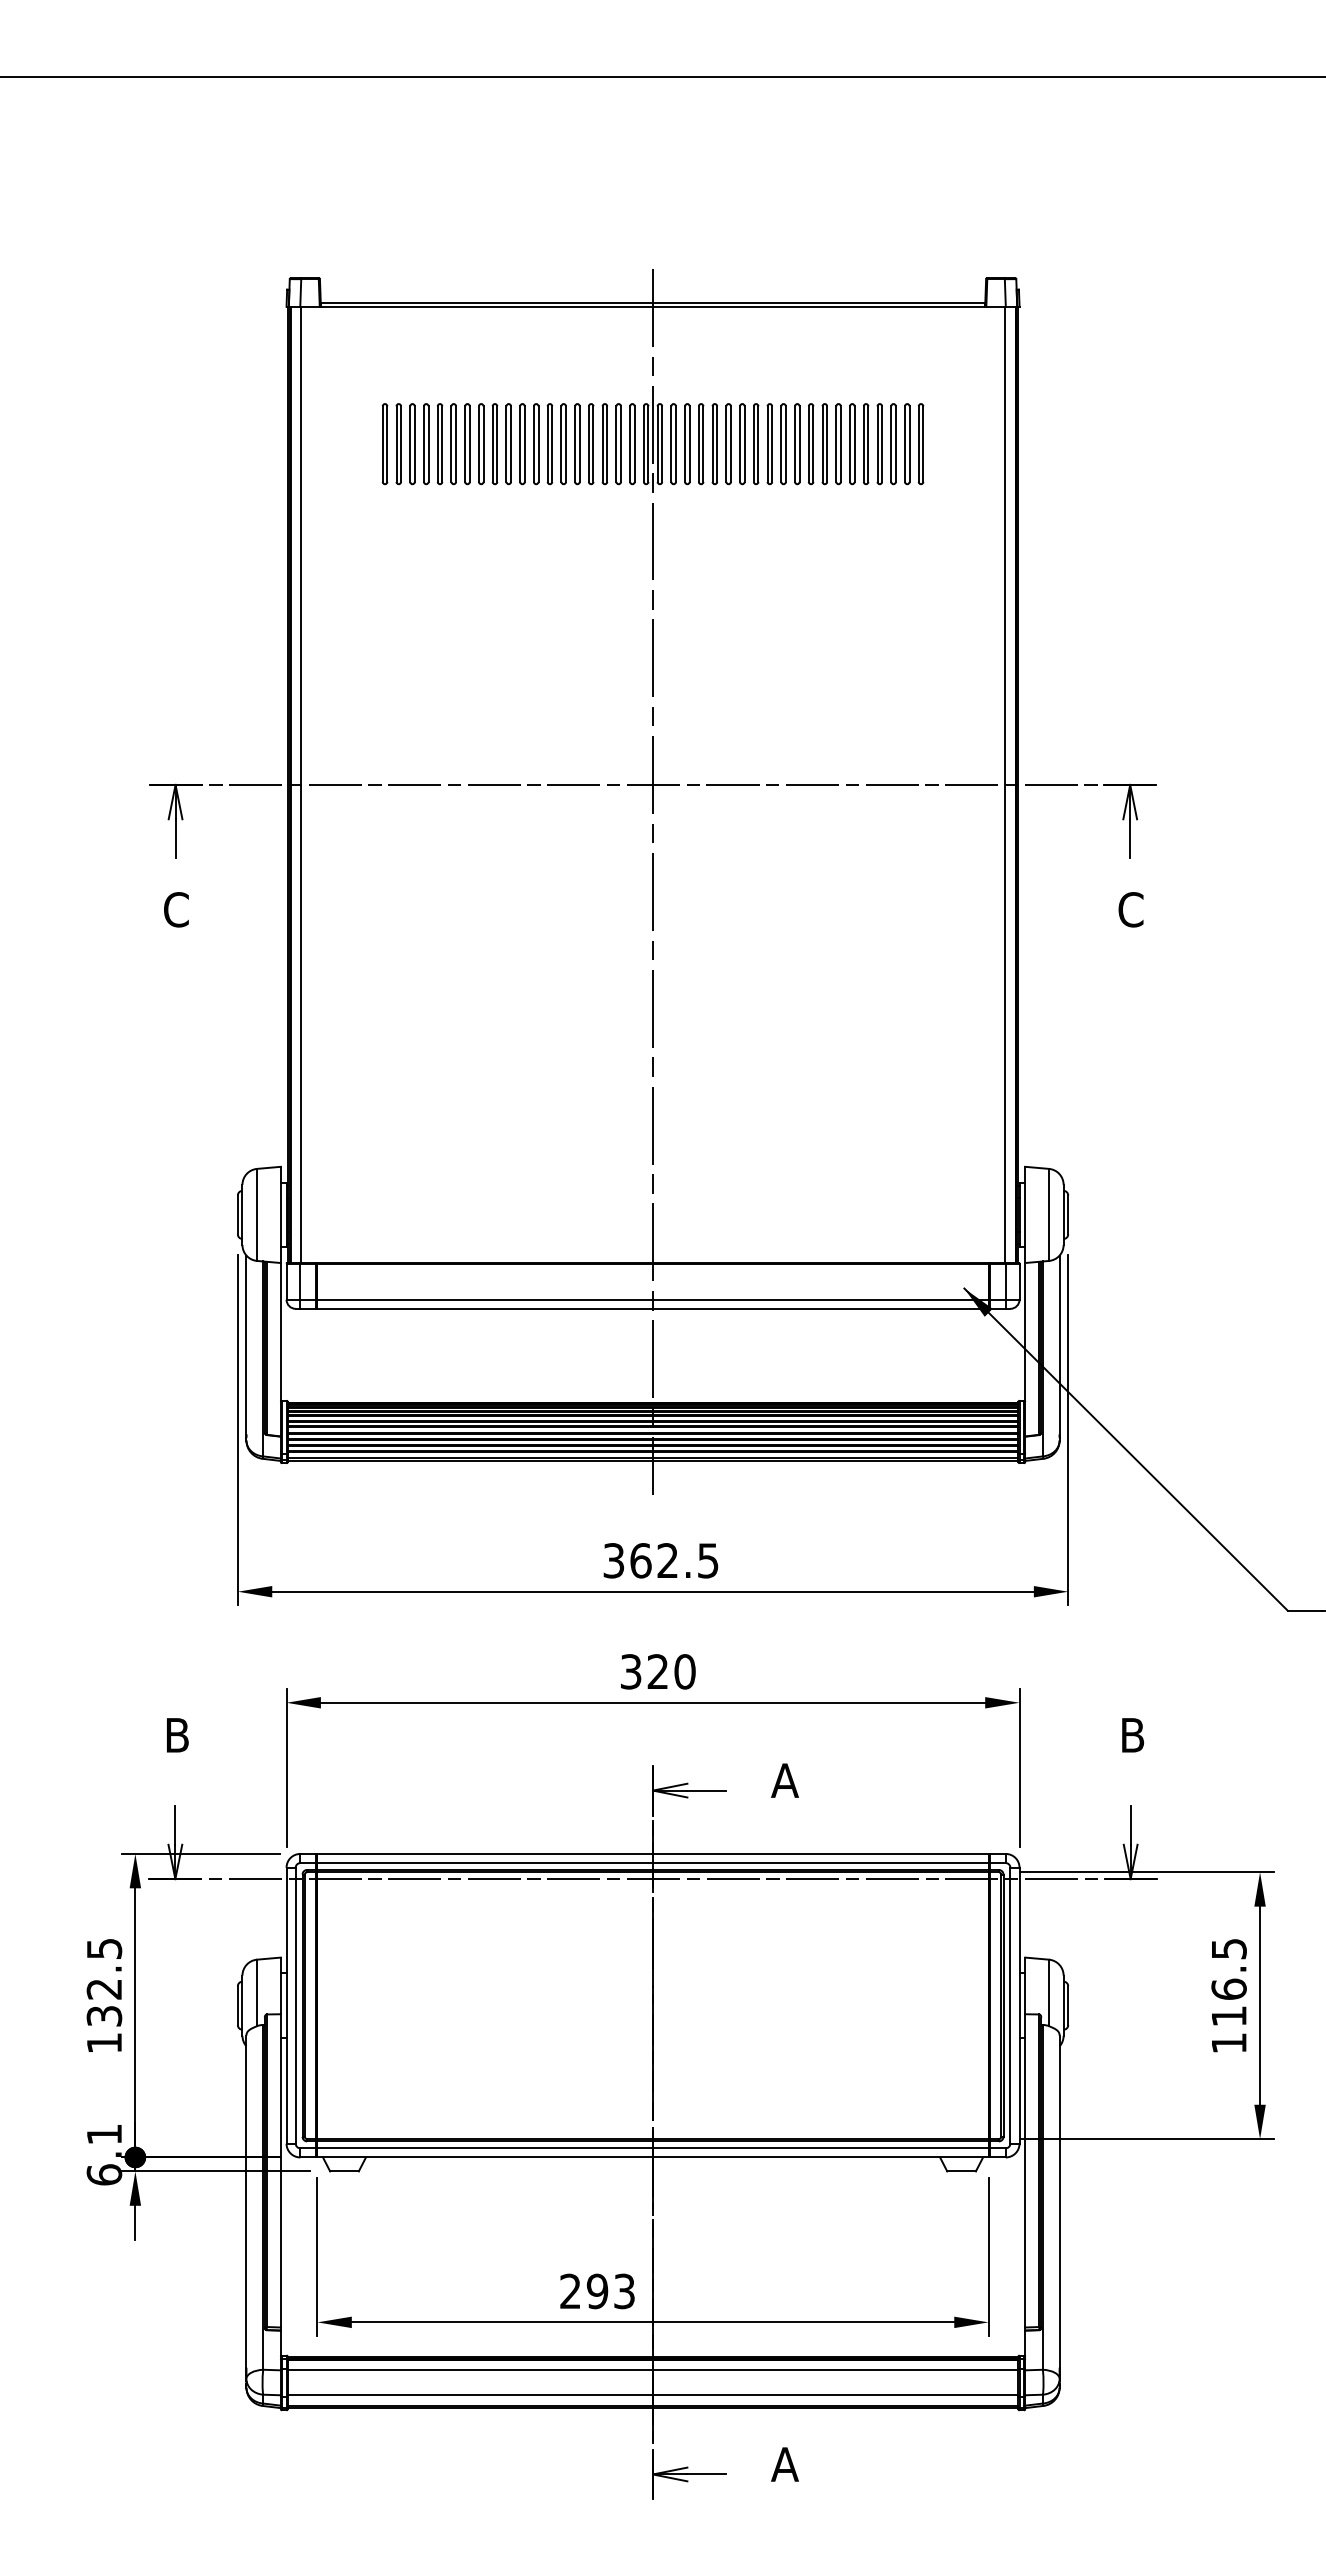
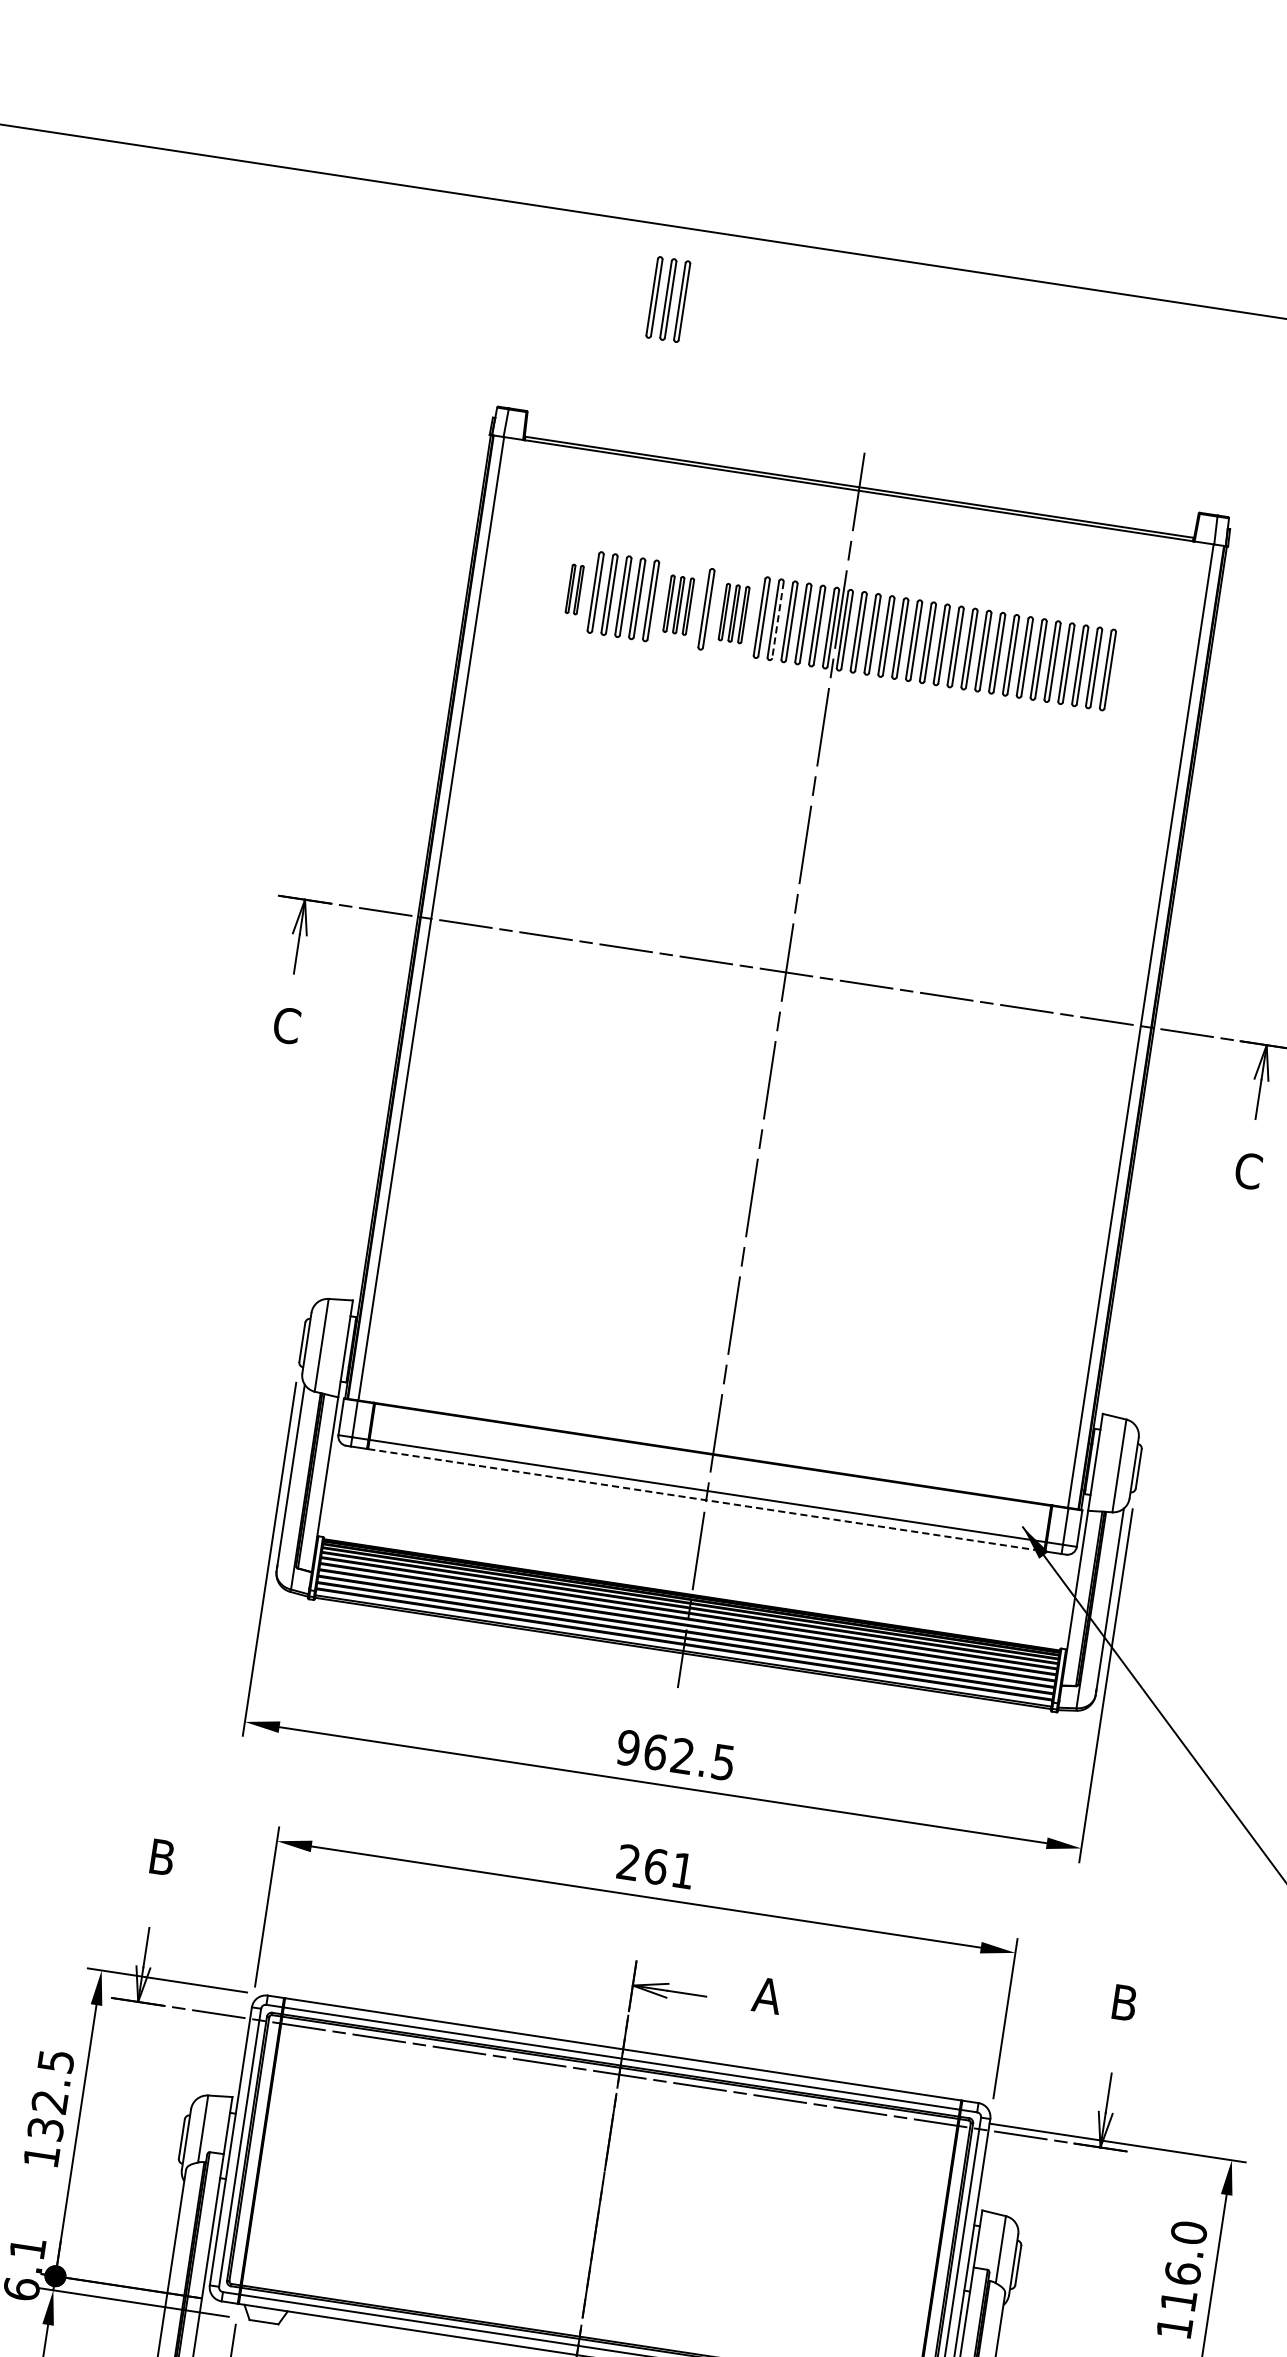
part: (439, 149) -> (667, 299), added
part: (391, 444) -> (574, 589), size x0.6
part: (494, 444) -> (678, 605), size x0.7
part: (549, 444) -> (733, 613), size x0.7
line: (593, 444) -> (777, 620), solid -> dashed
line: (653, 1308) -> (706, 1499), solid -> dashed
text: (613, 1560) -> (628, 1747), 362.5 -> 962.5
text: (657, 1671) -> (655, 1866), 320 -> 261
text: (1228, 1948) -> (1188, 2232), 116.5 -> 116.0

